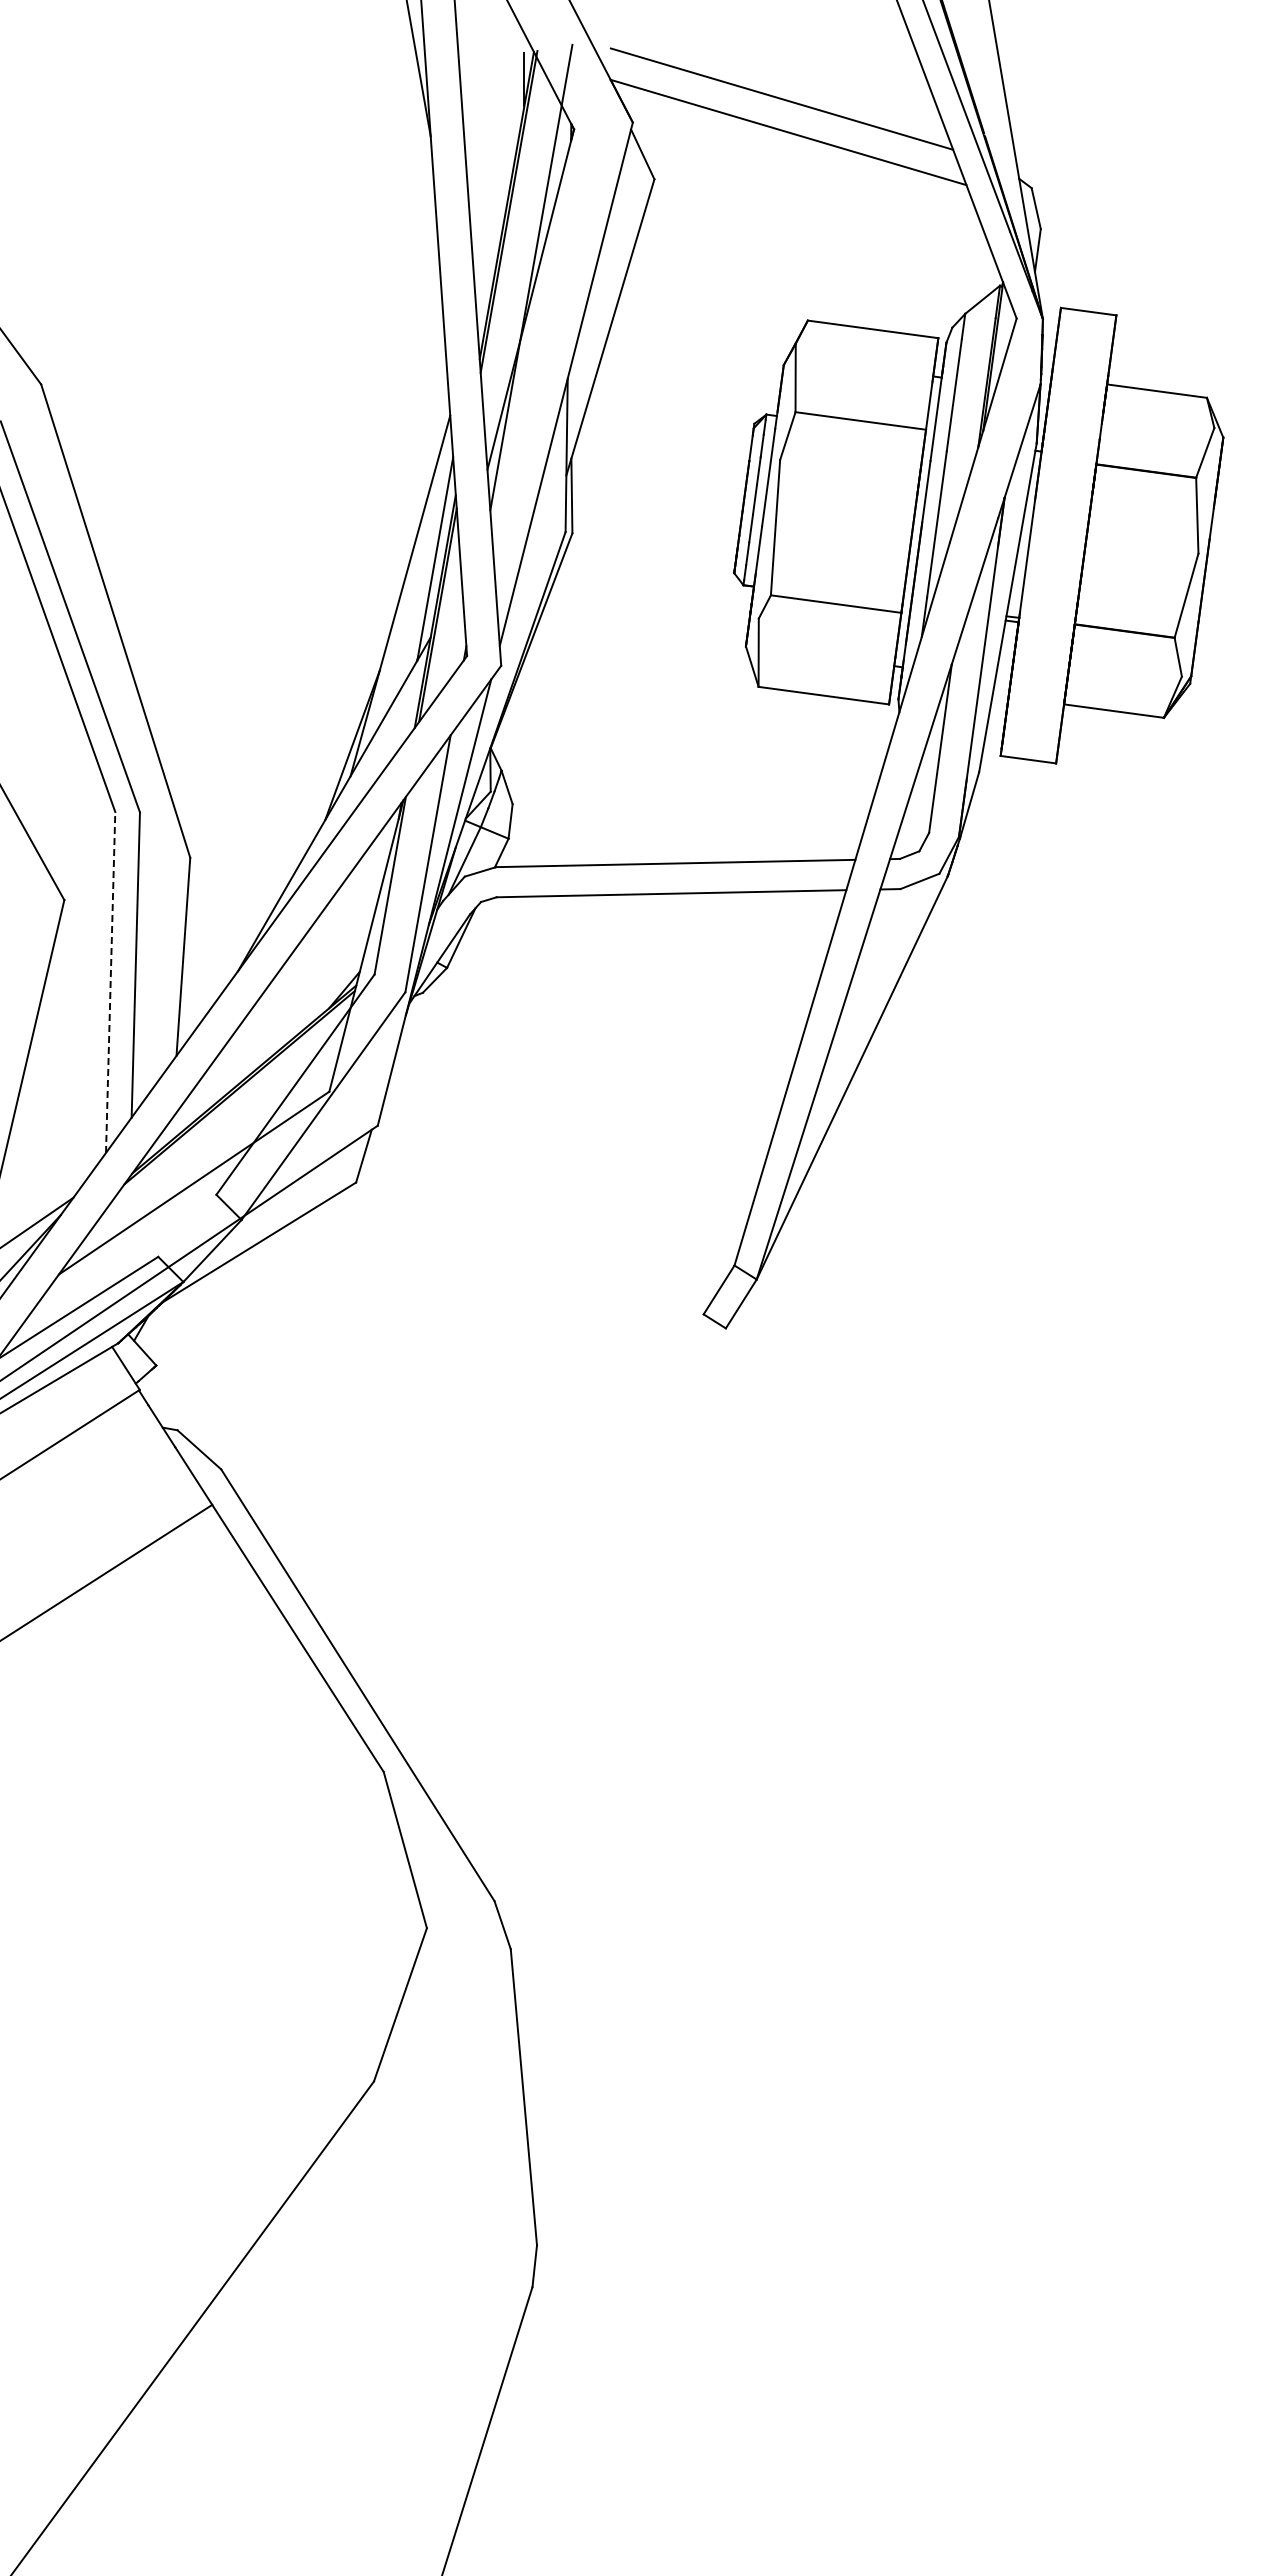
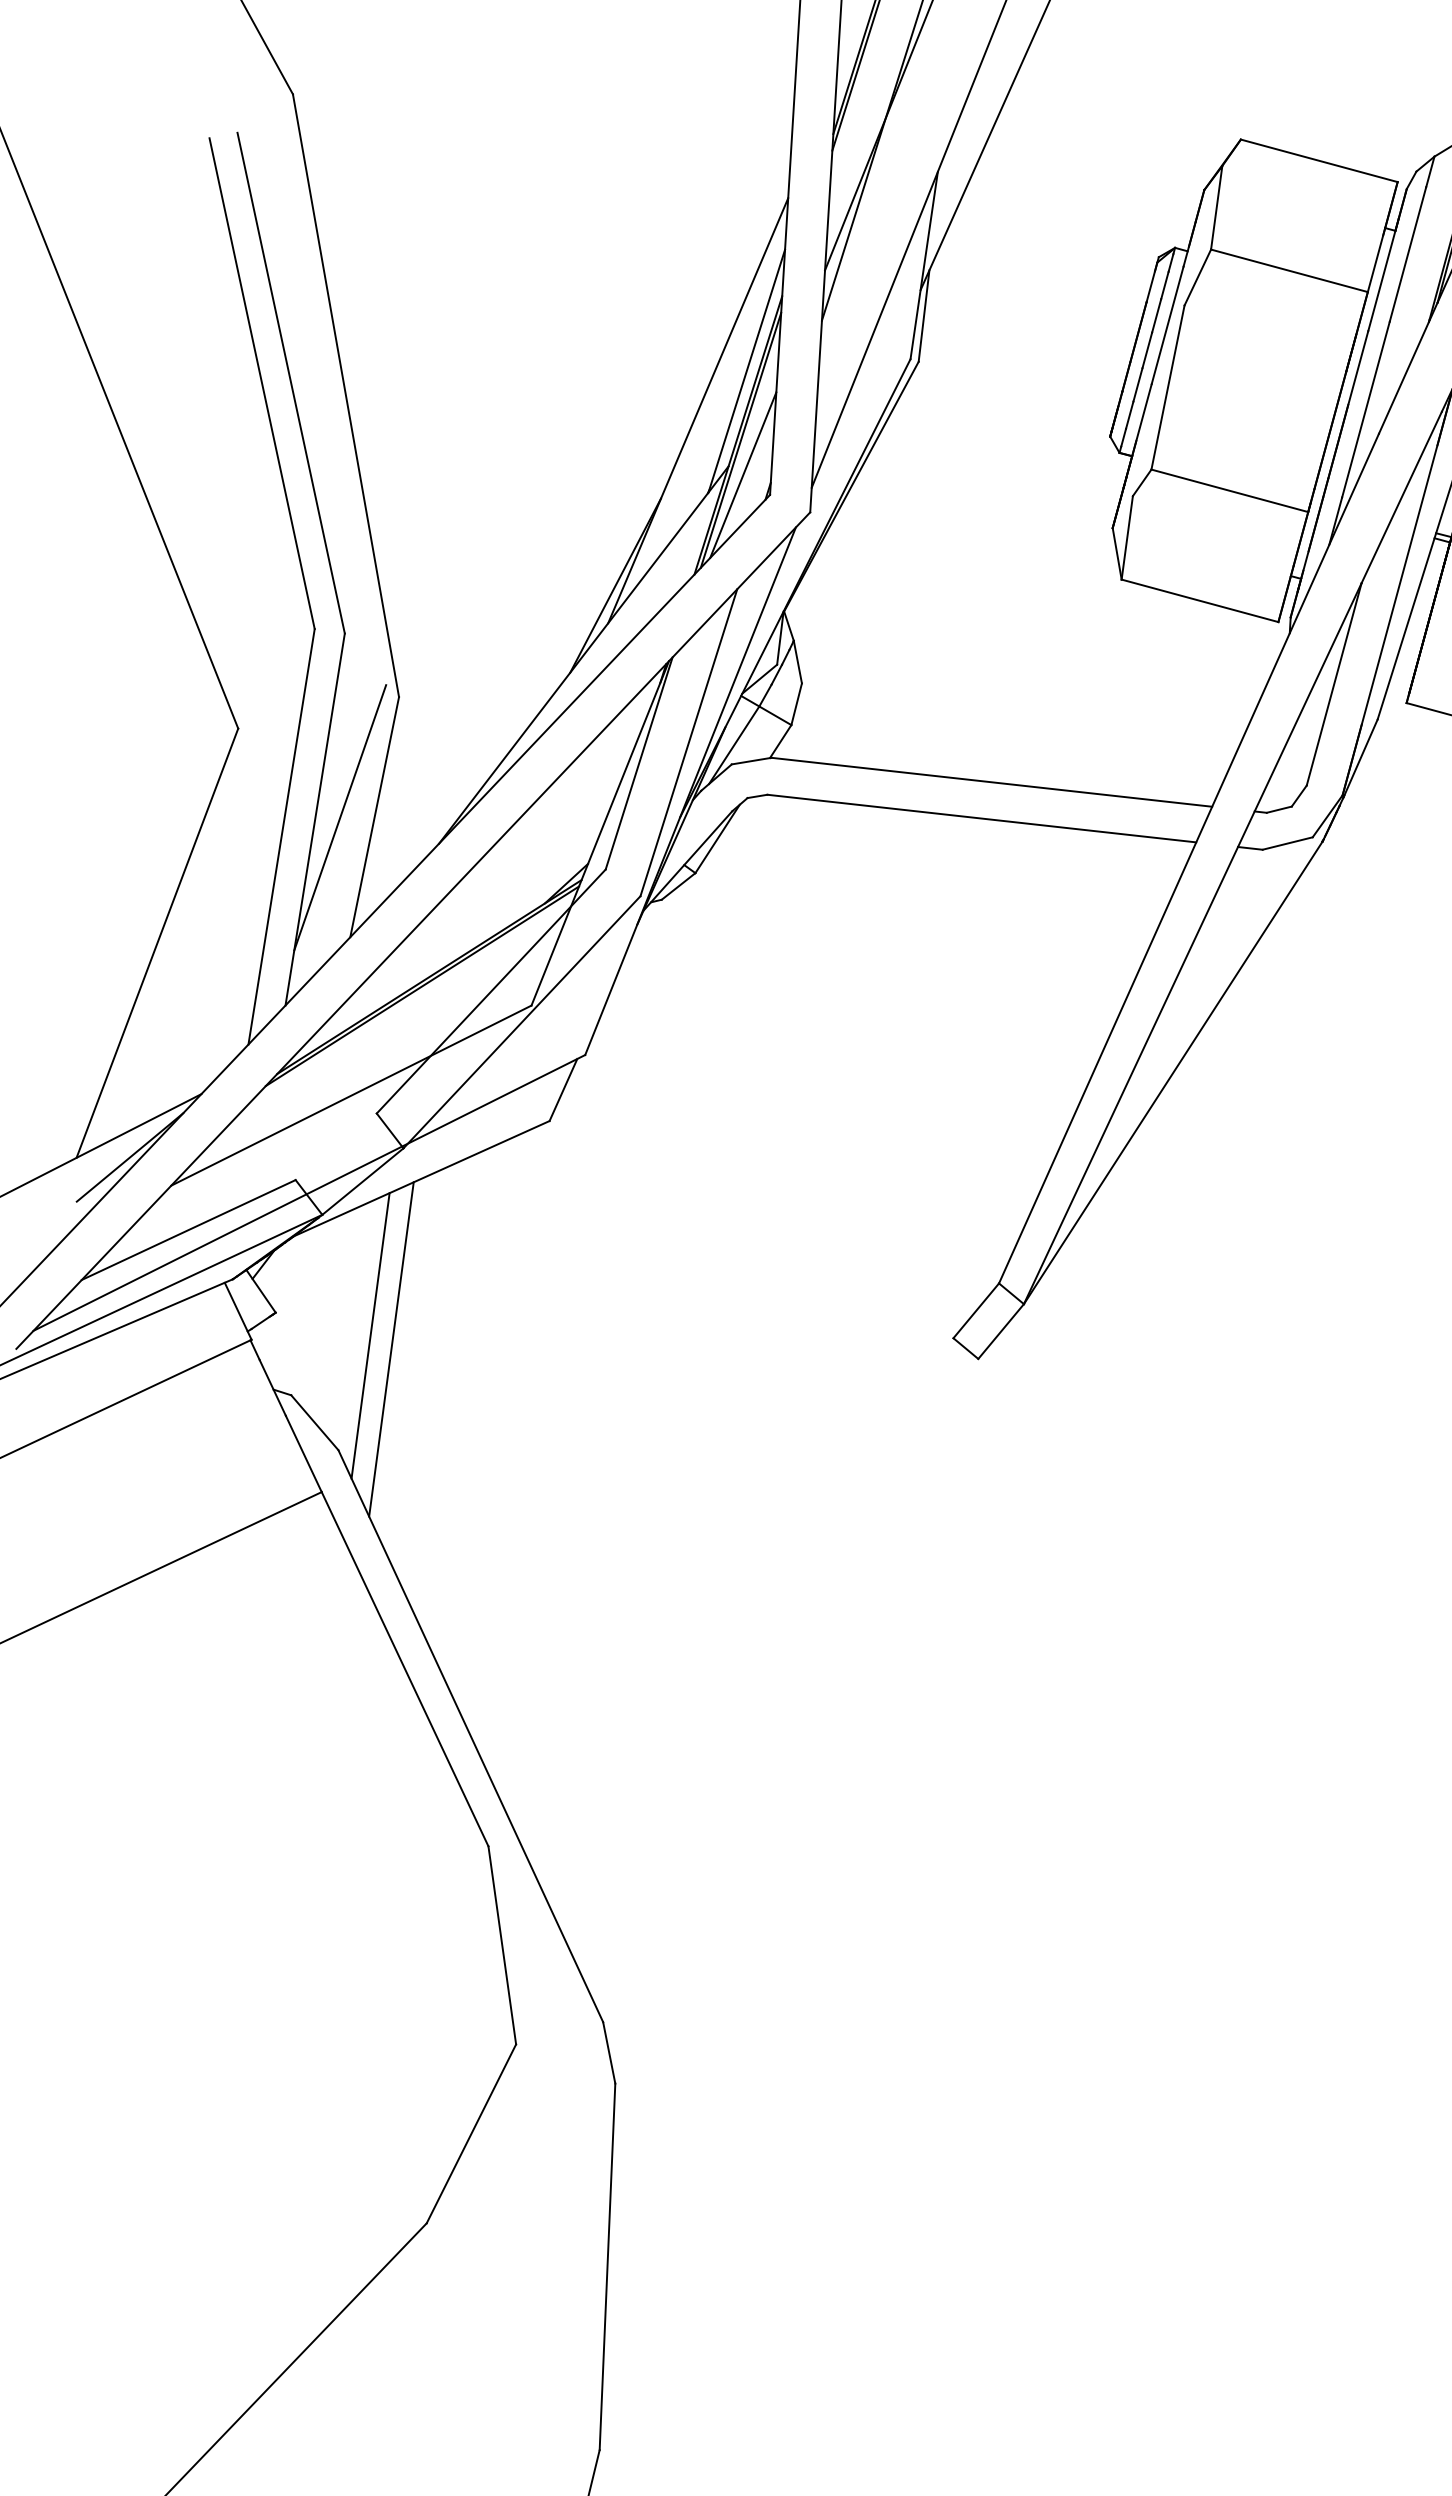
line: (443, 642) -> (743, 474), added
line: (155, 960) -> (339, 817), added
line: (110, 982) -> (281, 836), dashed -> solid
line: (234, 1373) -> (370, 1334), added
line: (252, 1382) -> (390, 1348), added

